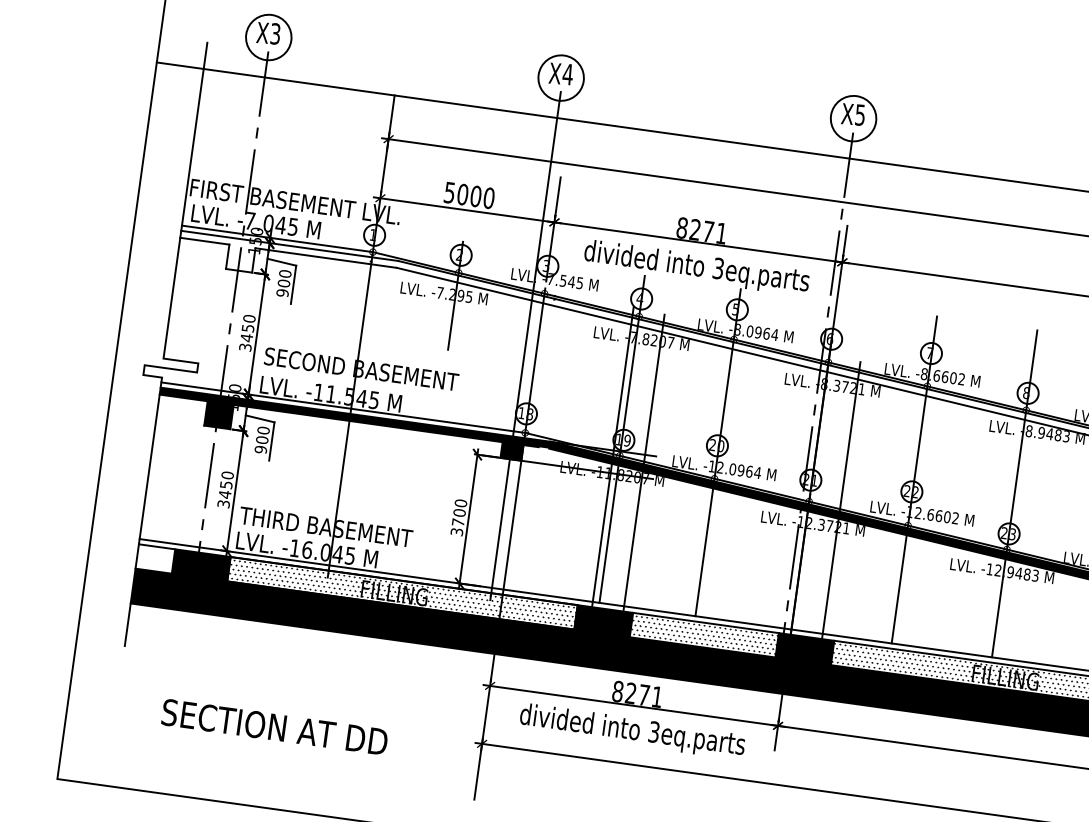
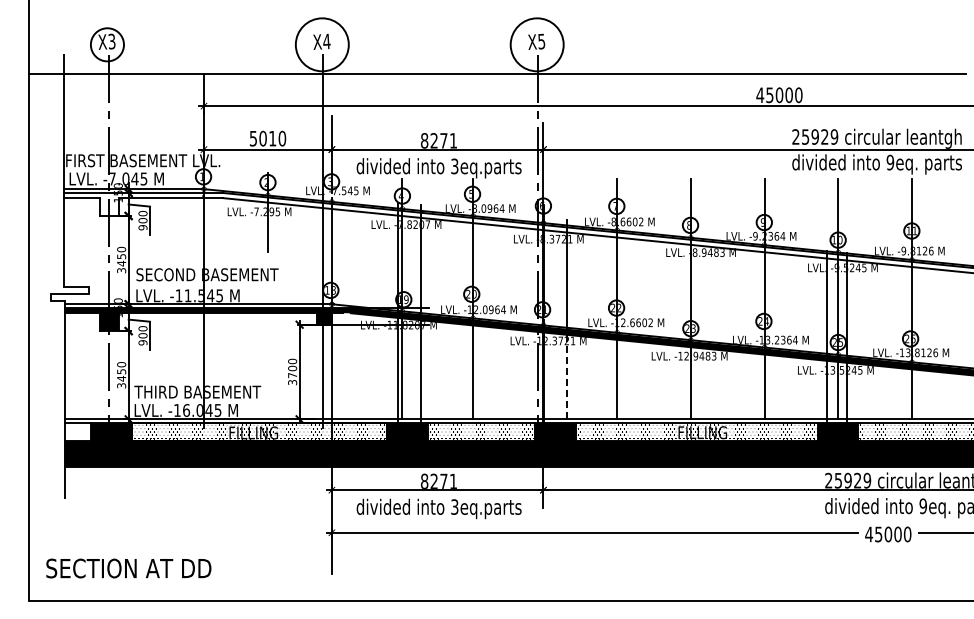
circle: (560, 77) -> (321, 44), size x1.6
circle: (852, 118) -> (536, 44), size x1.6
text: (475, 196) -> (272, 138), 5000 -> 5010
line: (830, 579) -> (566, 379), solid -> dashed
text: (274, 727) -> (128, 568), moved

